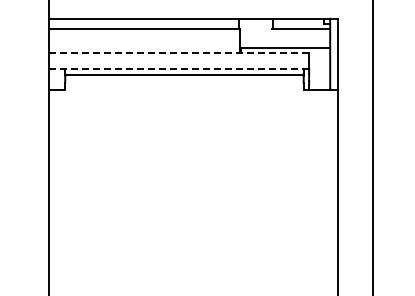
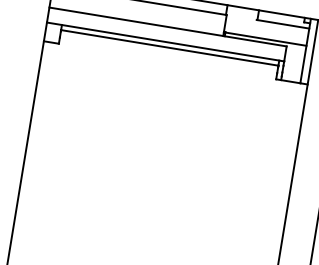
line: (179, 52) -> (168, 27), dashed -> solid
line: (179, 68) -> (166, 41), dashed -> solid

